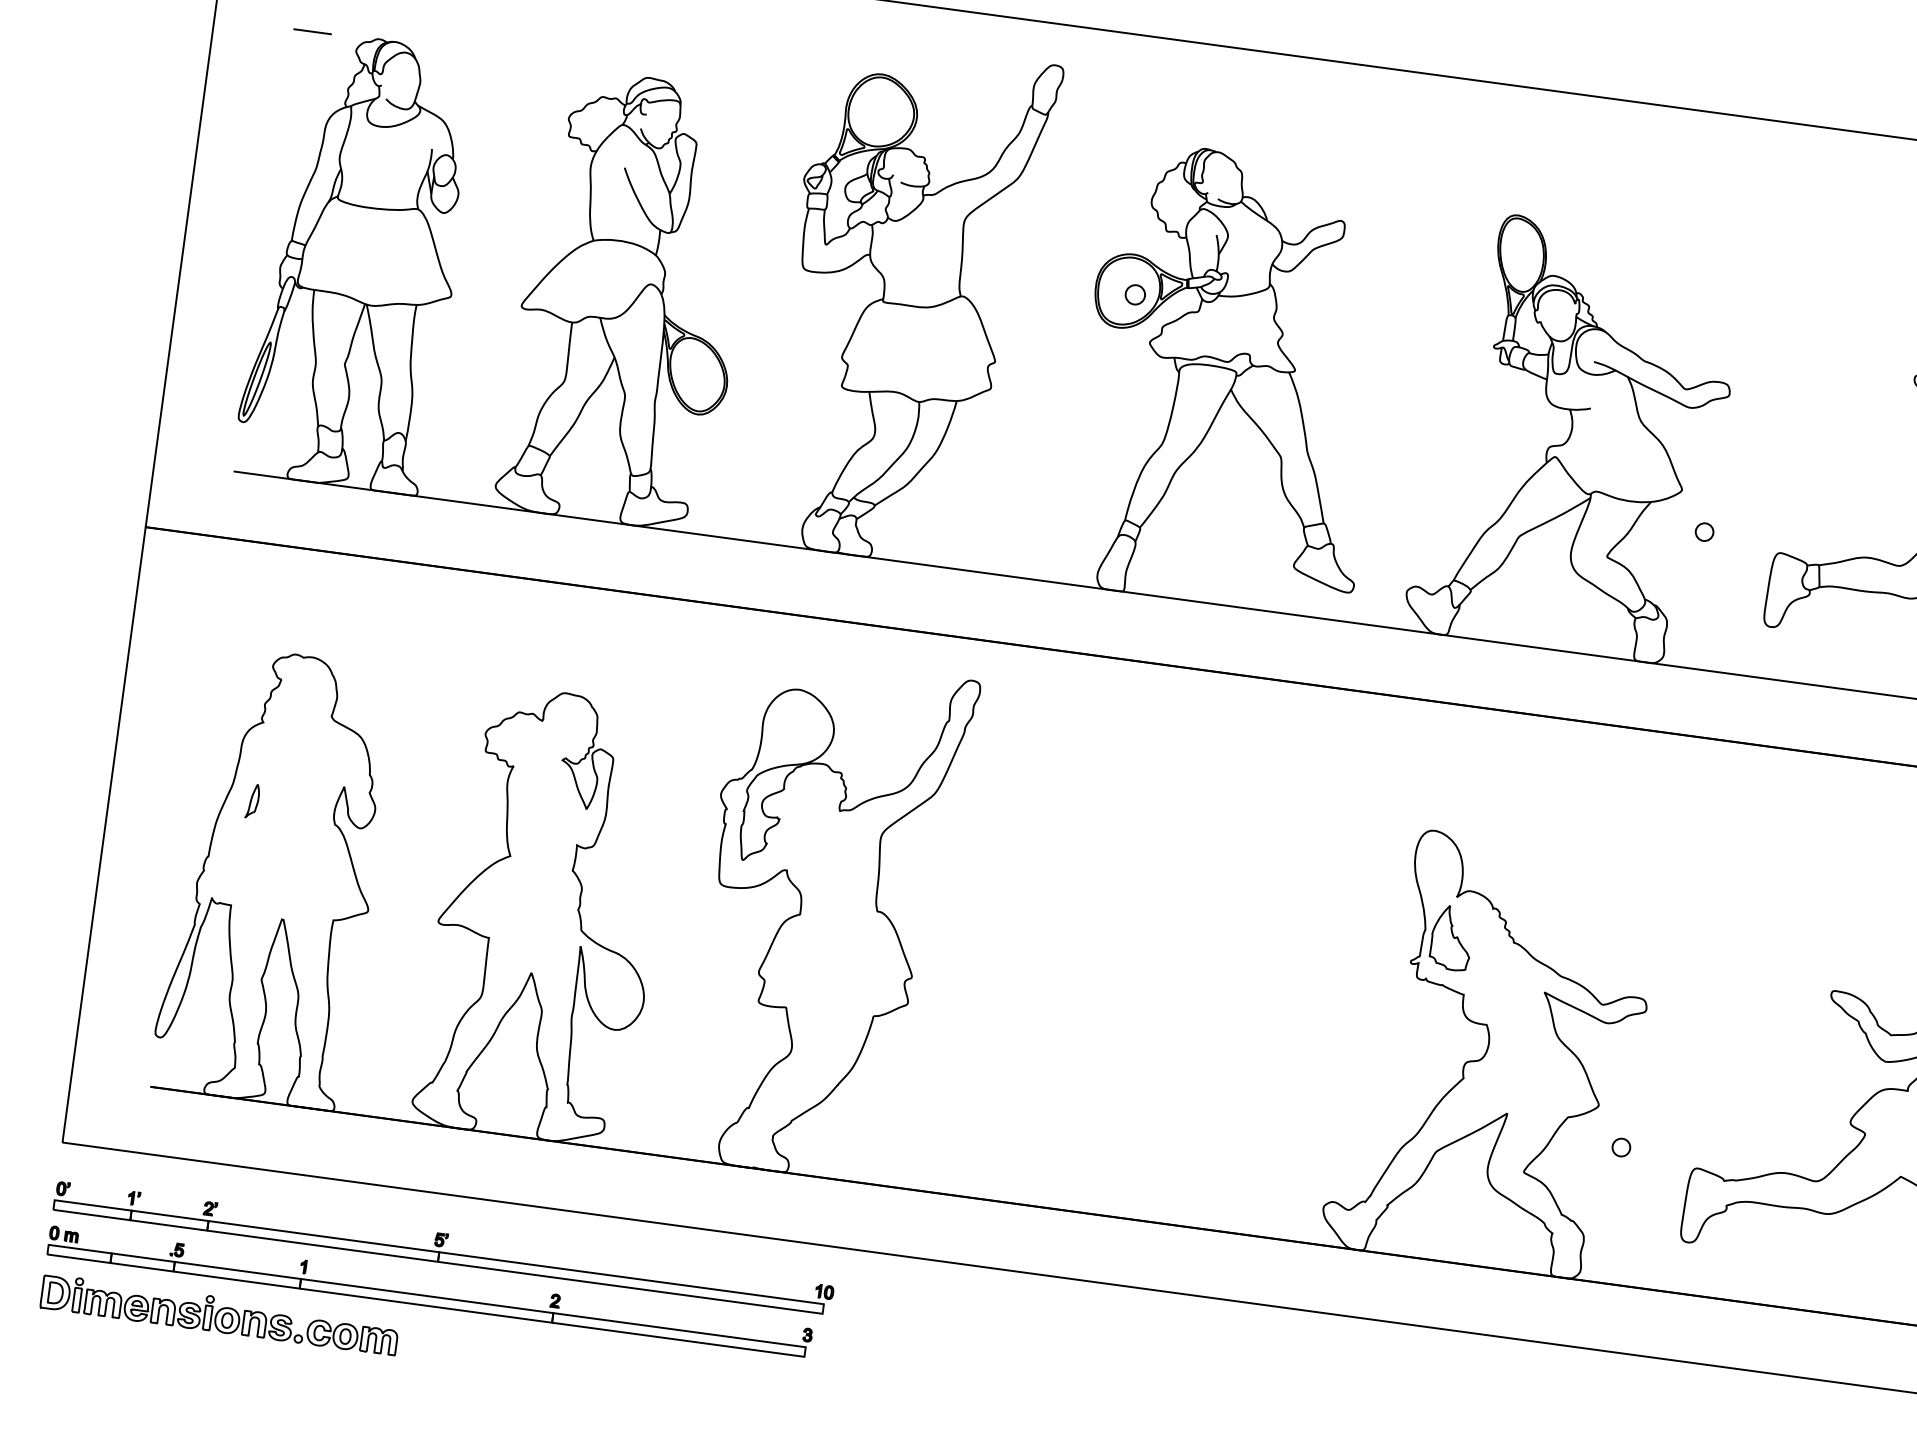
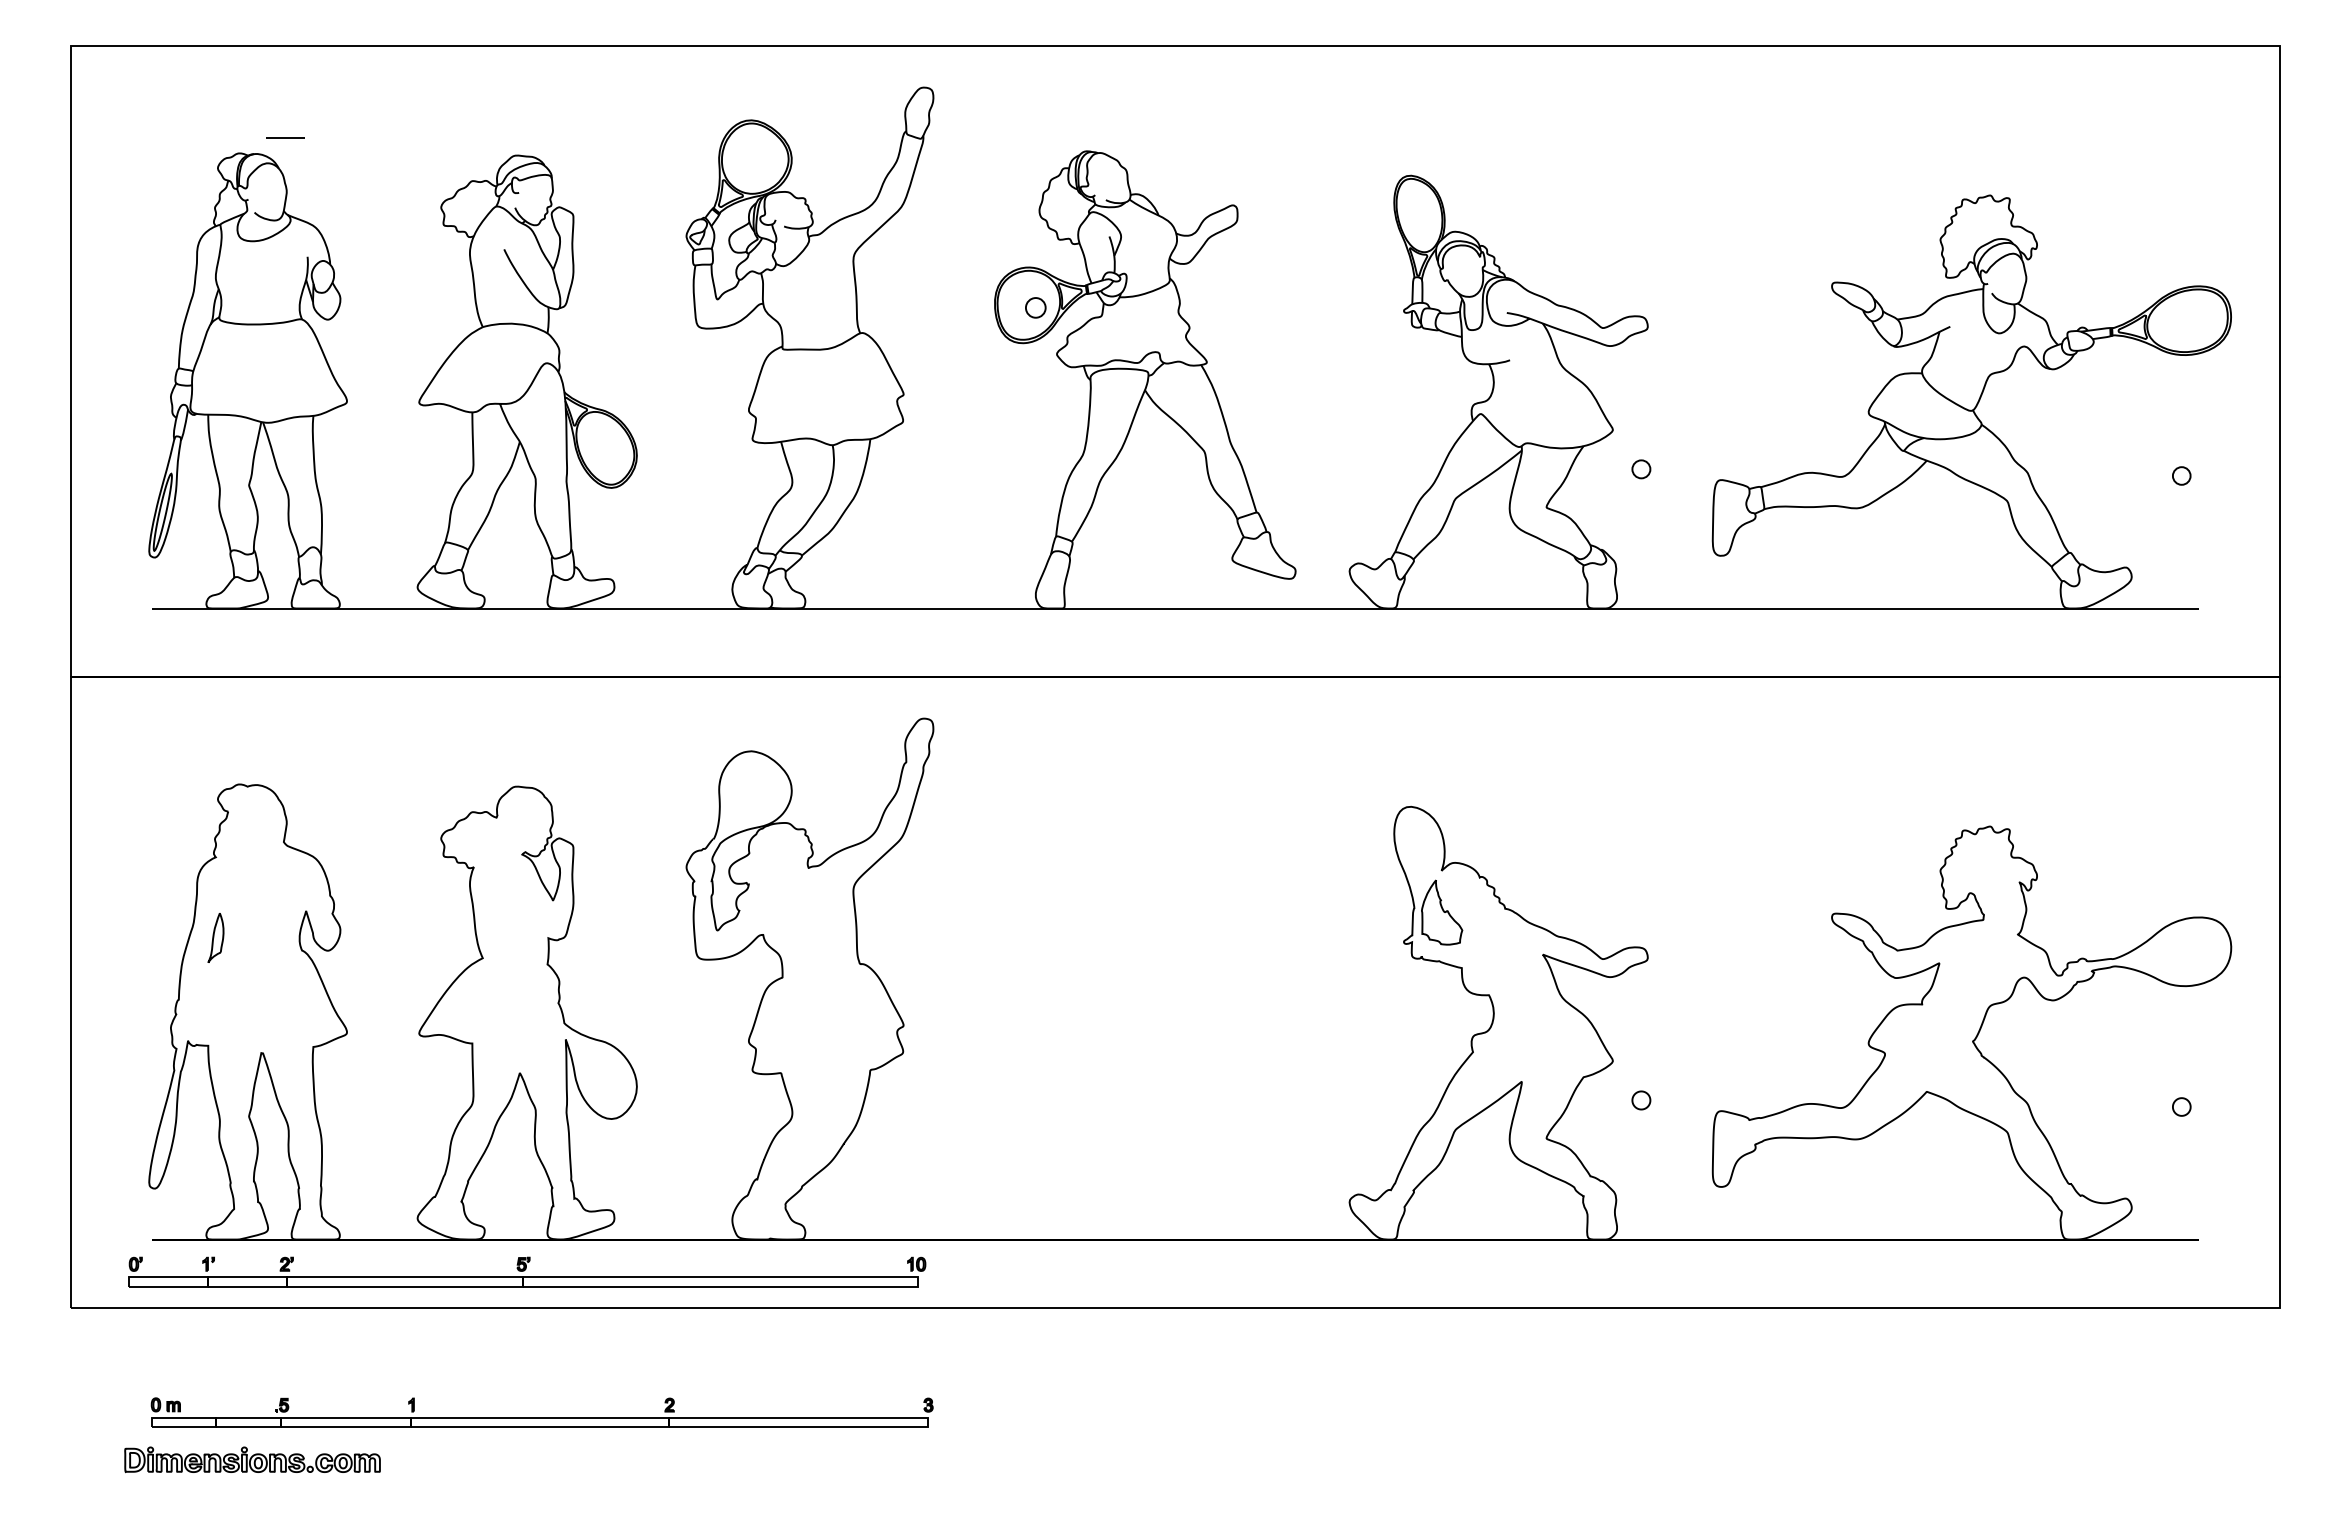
line: (312, 31) -> (285, 137), moved
part: (252, 801) -> (215, 938), size x1.4
part: (444, 1247) -> (527, 1271), moved
part: (429, 1291) -> (541, 1412), moved
part: (219, 1314) -> (252, 1459), size x0.7

